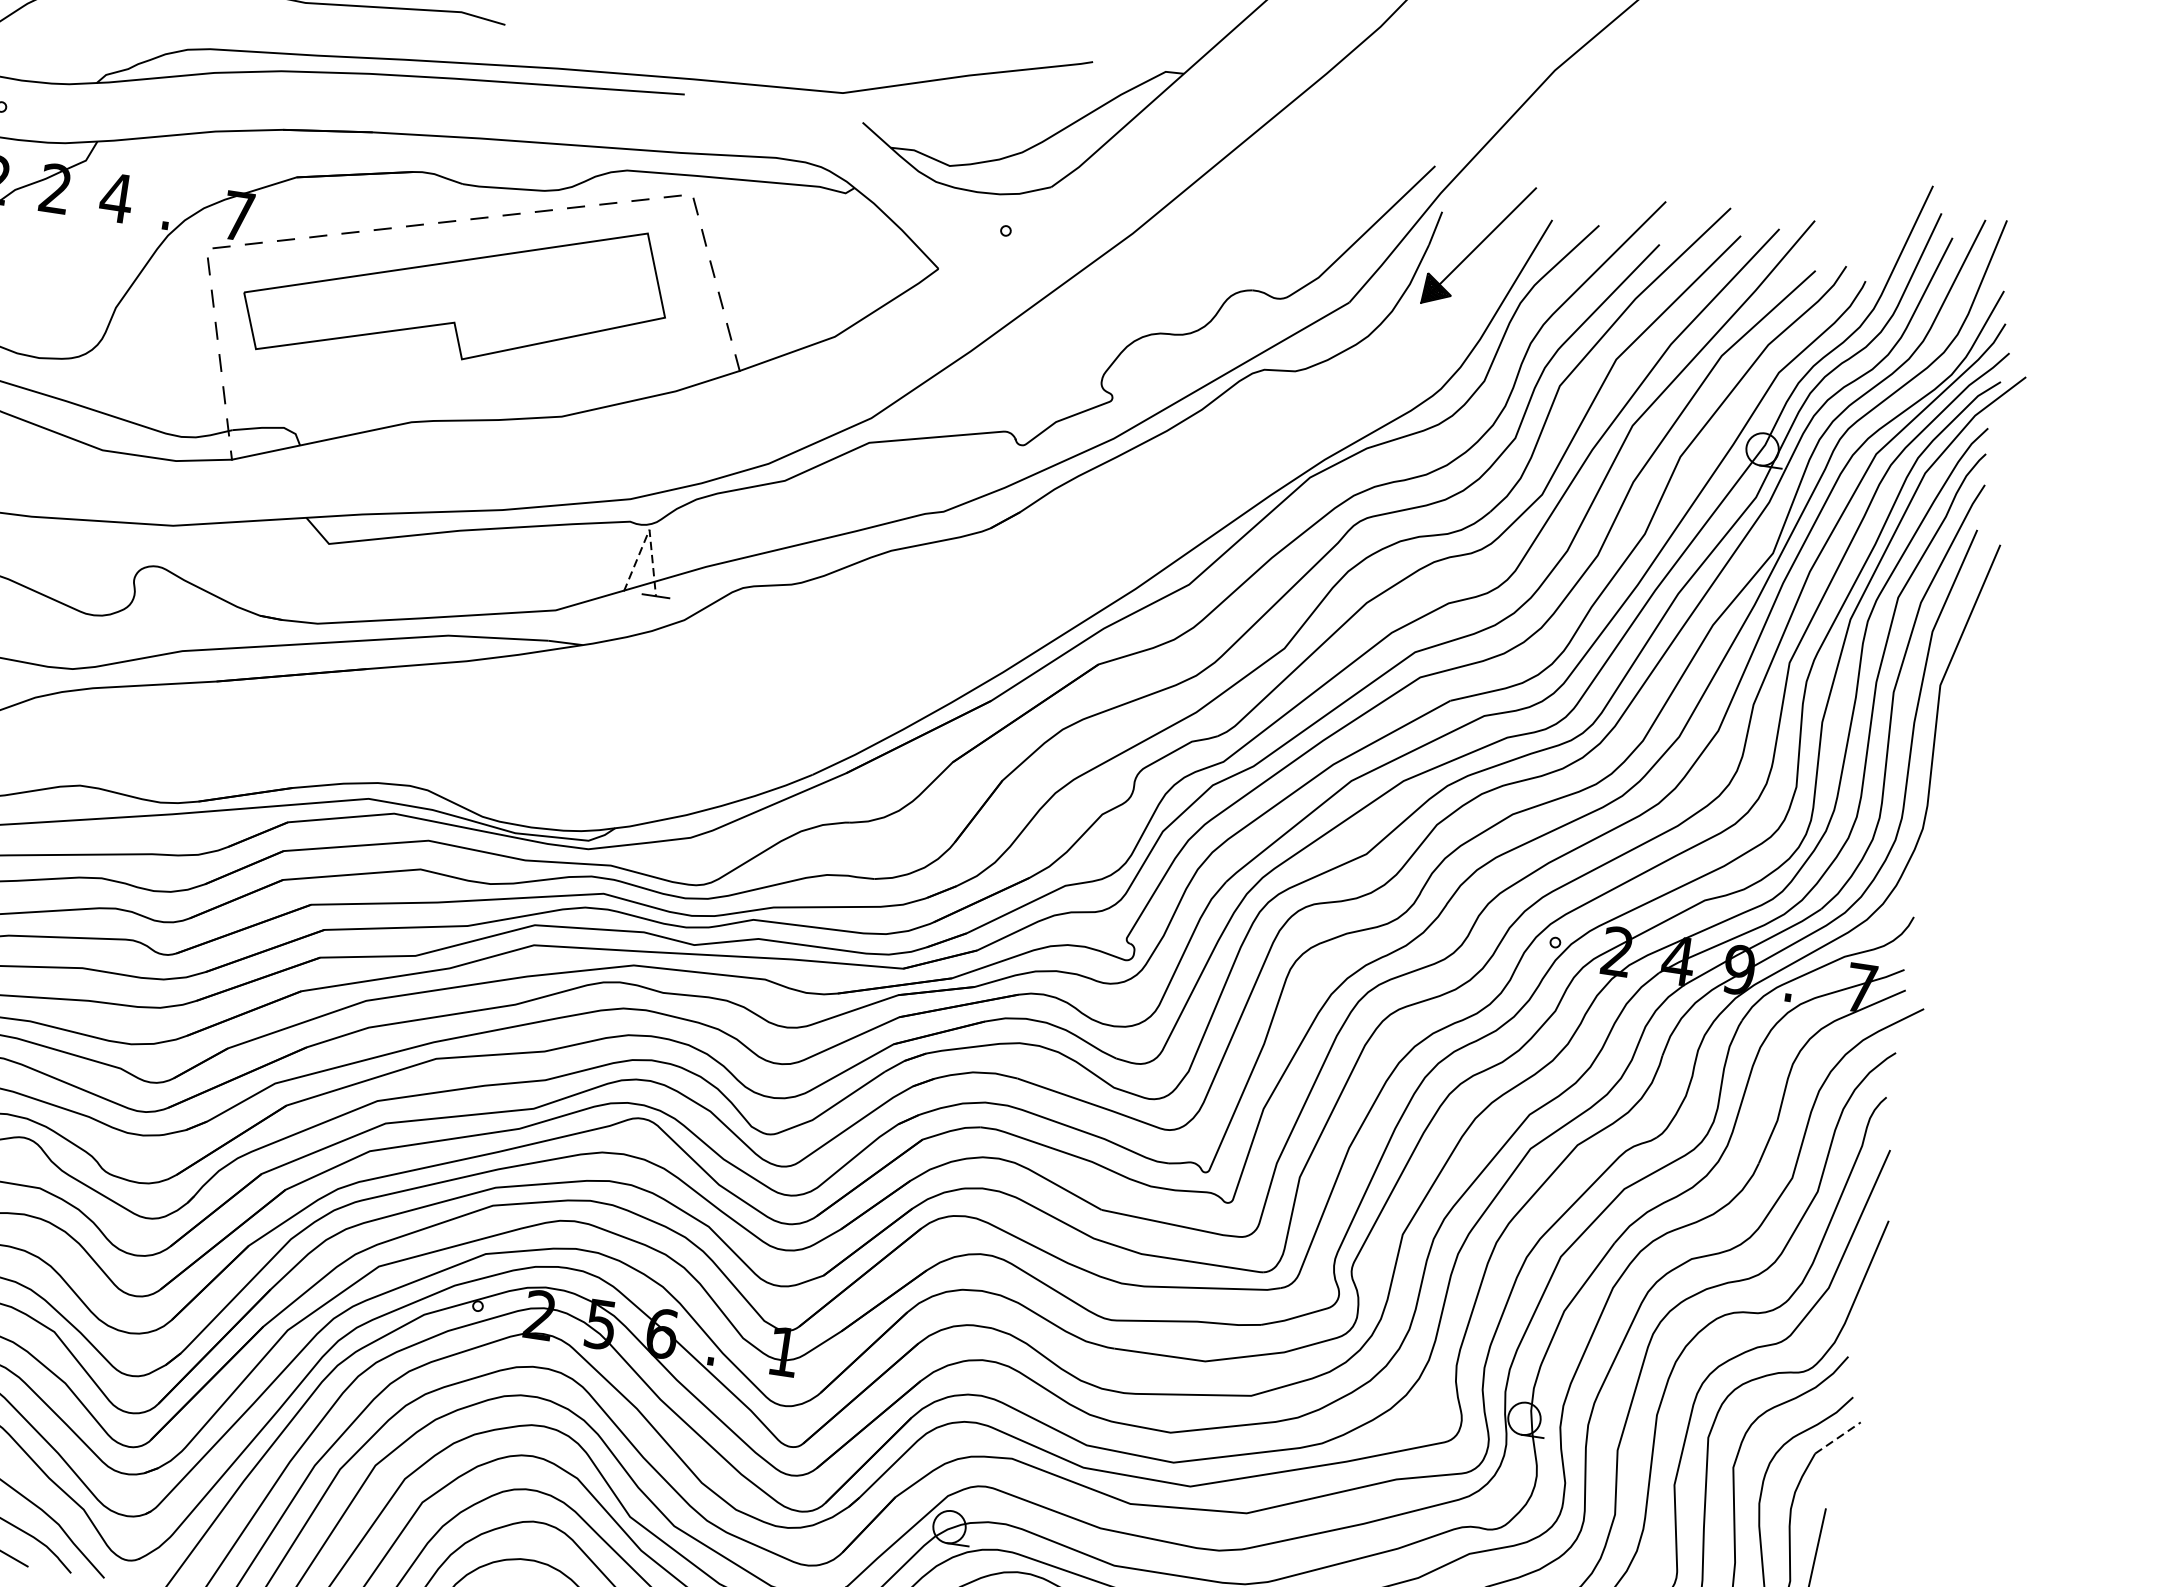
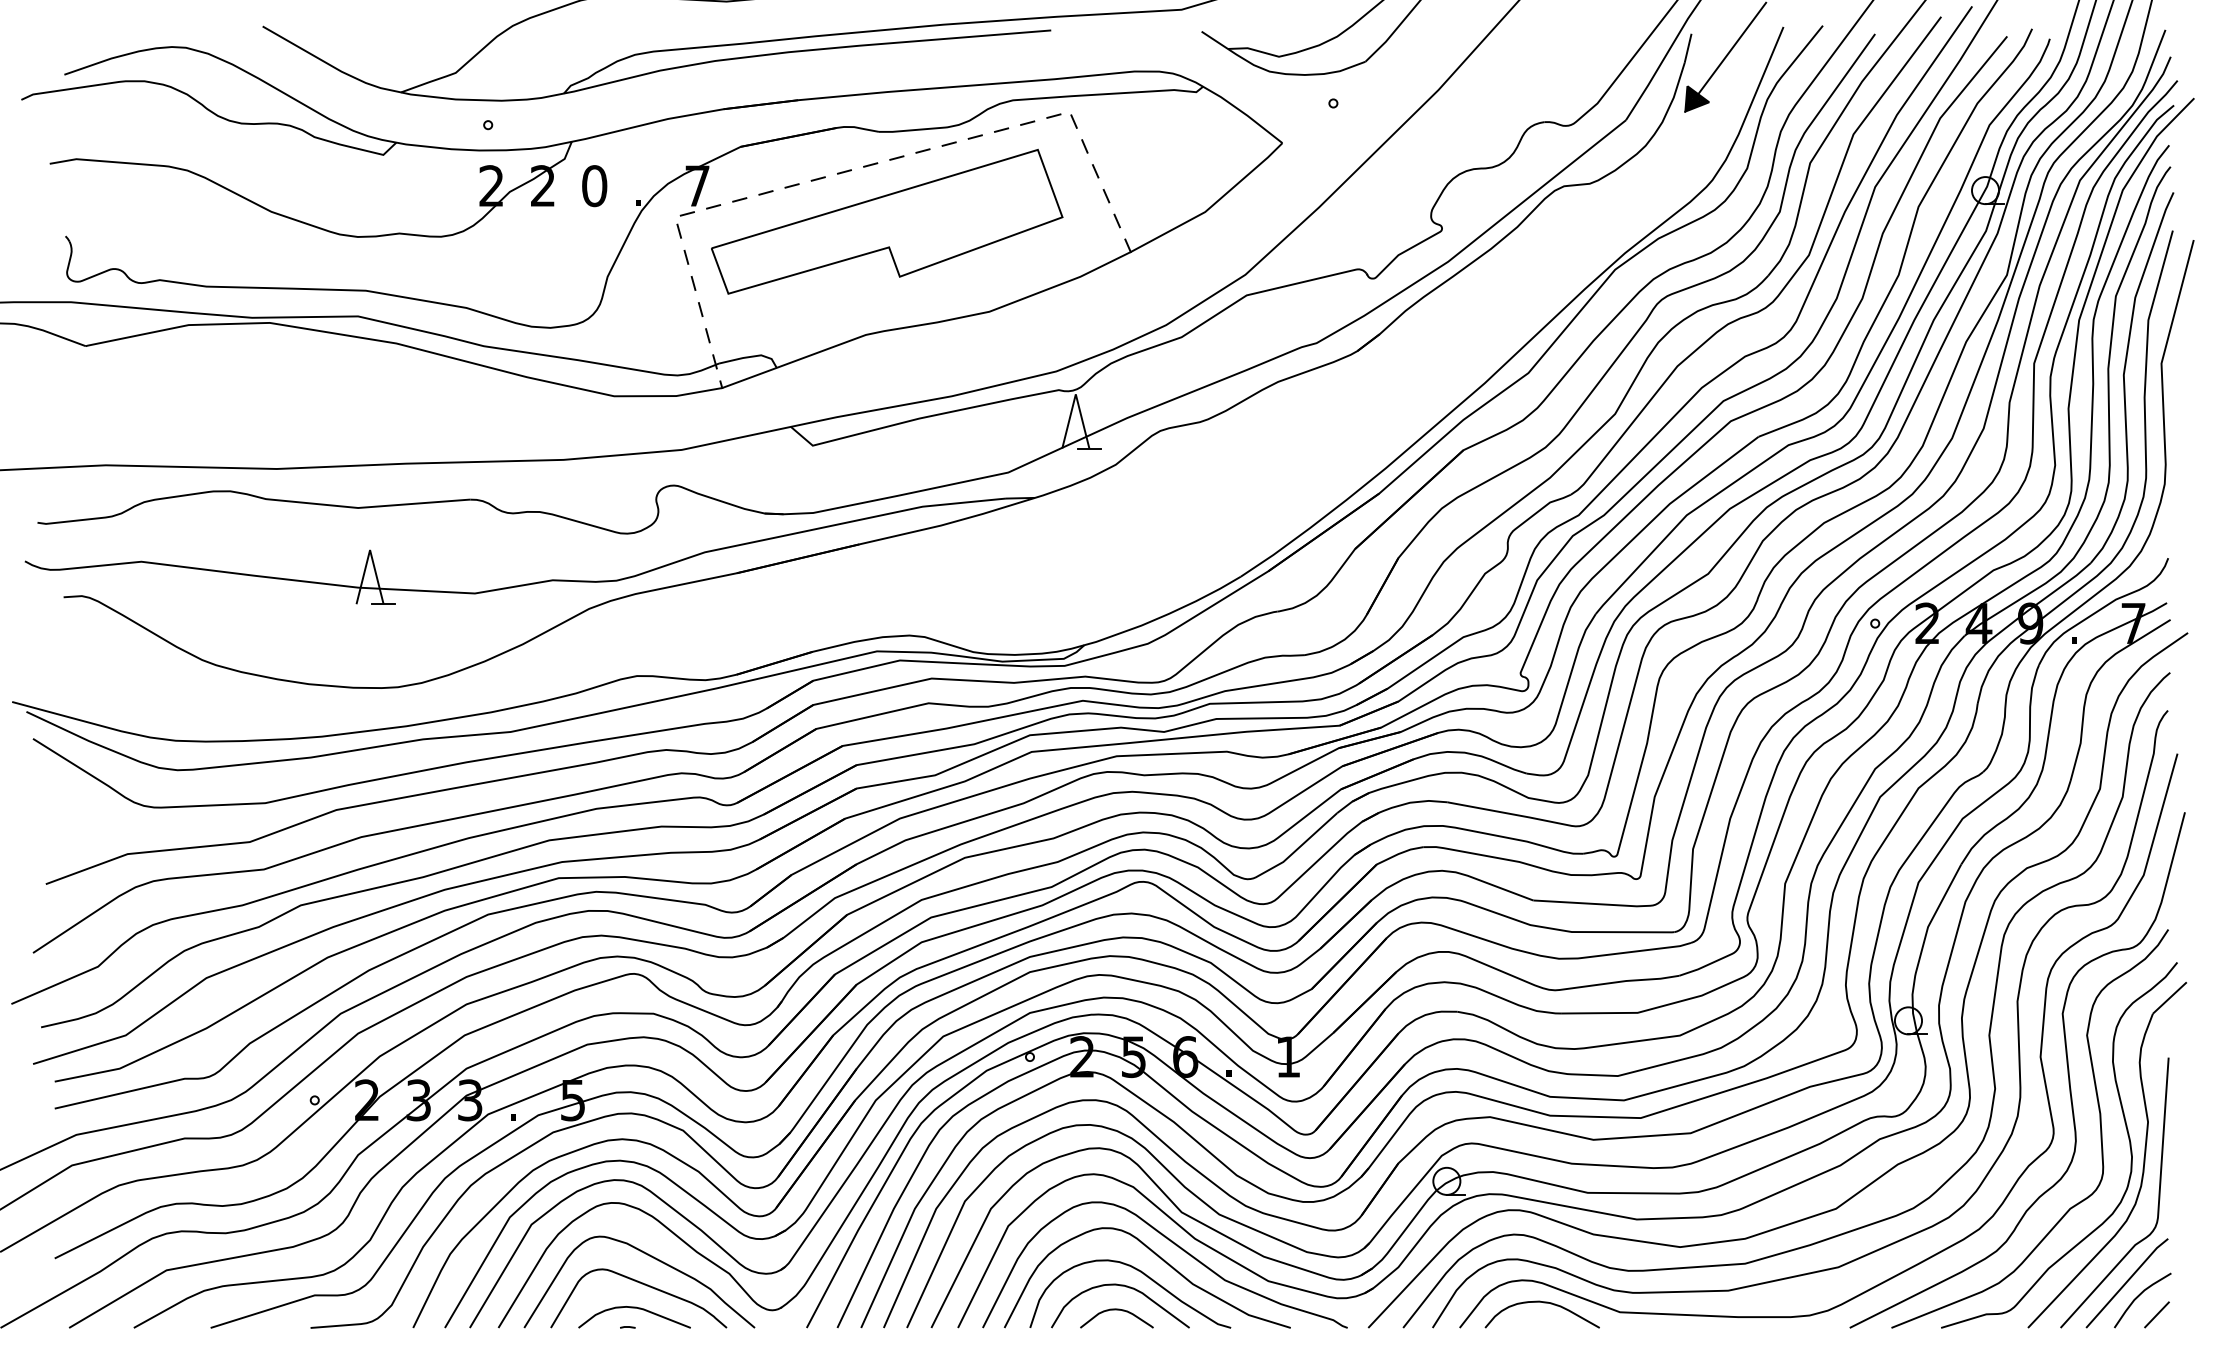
text: (116, 198) -> (594, 186), 4 -> 0
line: (649, 529) -> (1075, 394), dashed -> solid
line: (1838, 1437) -> (2170, 997), dashed -> solid

